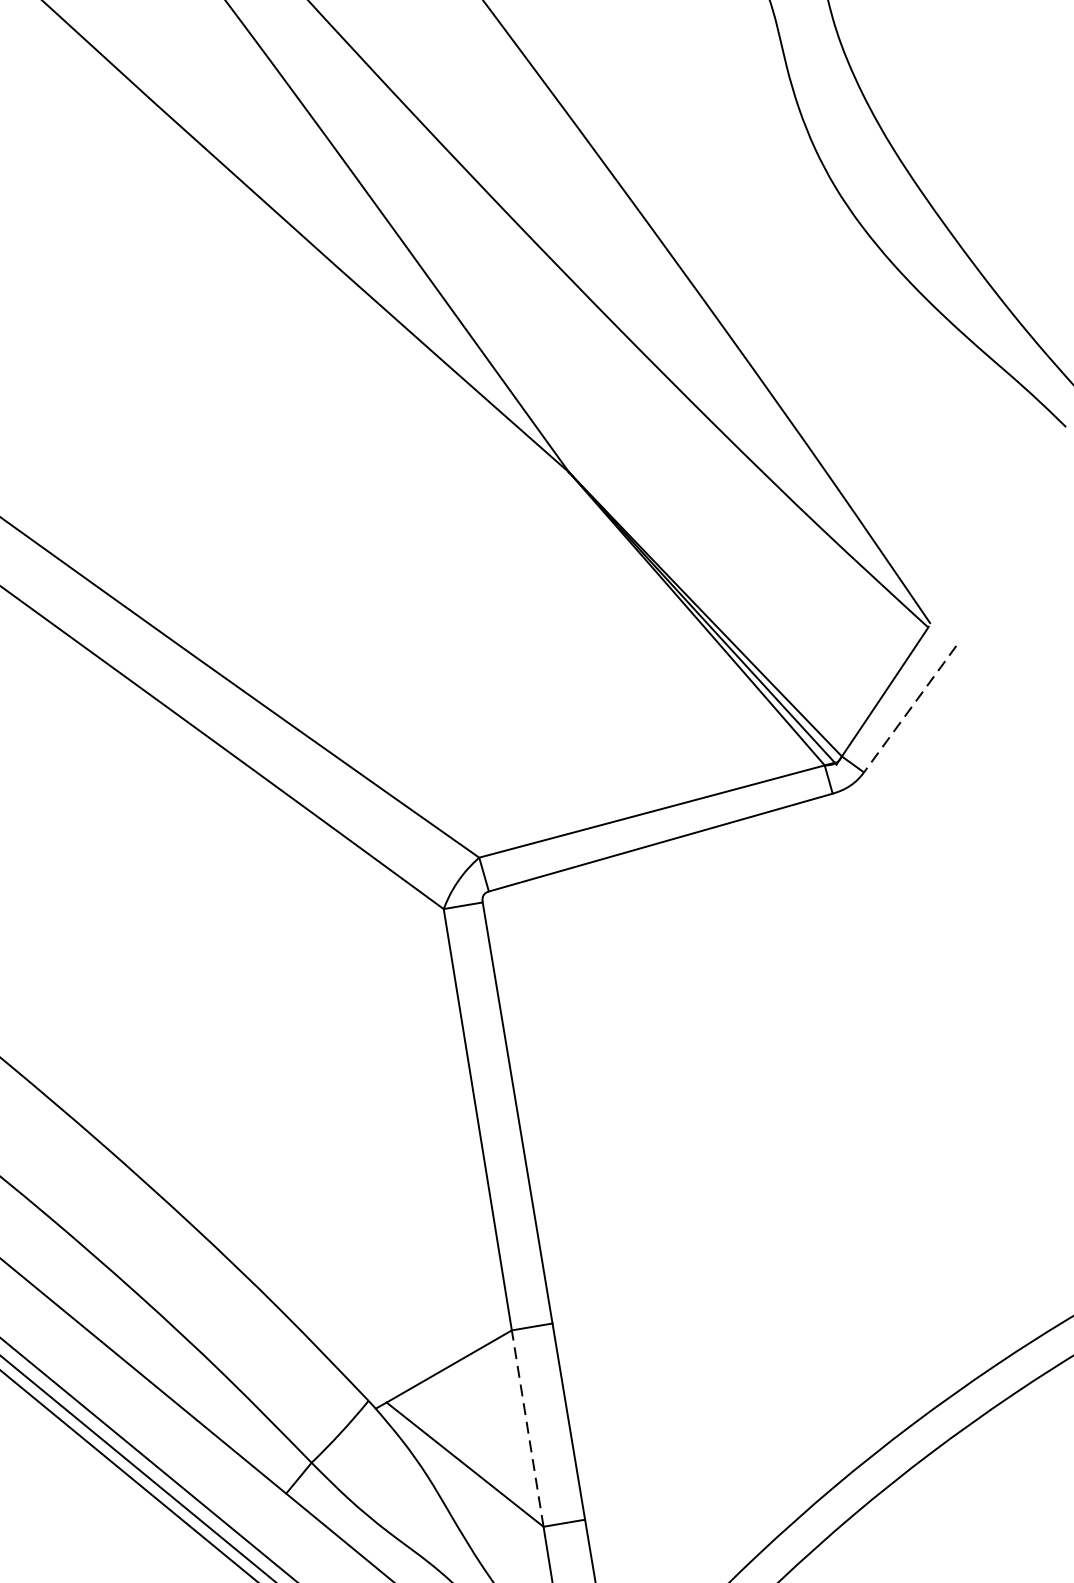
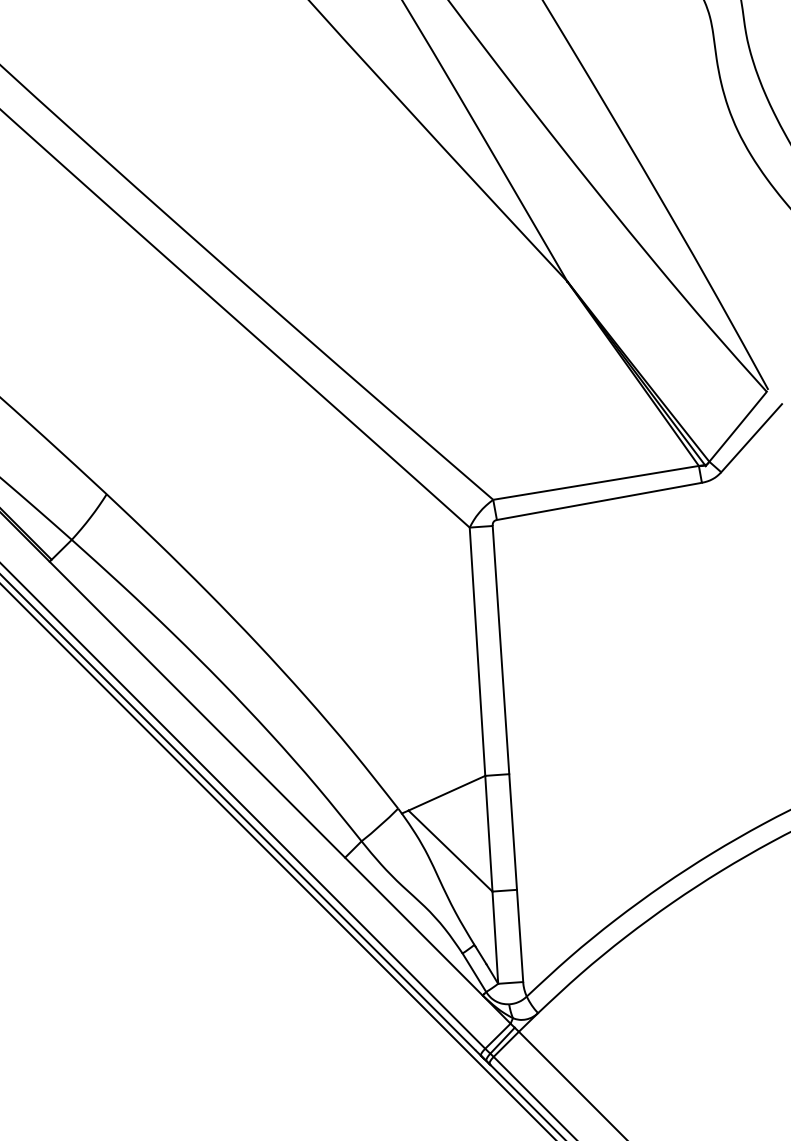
line: (909, 709) -> (751, 438), dashed -> solid
line: (527, 1428) -> (488, 833), dashed -> solid

